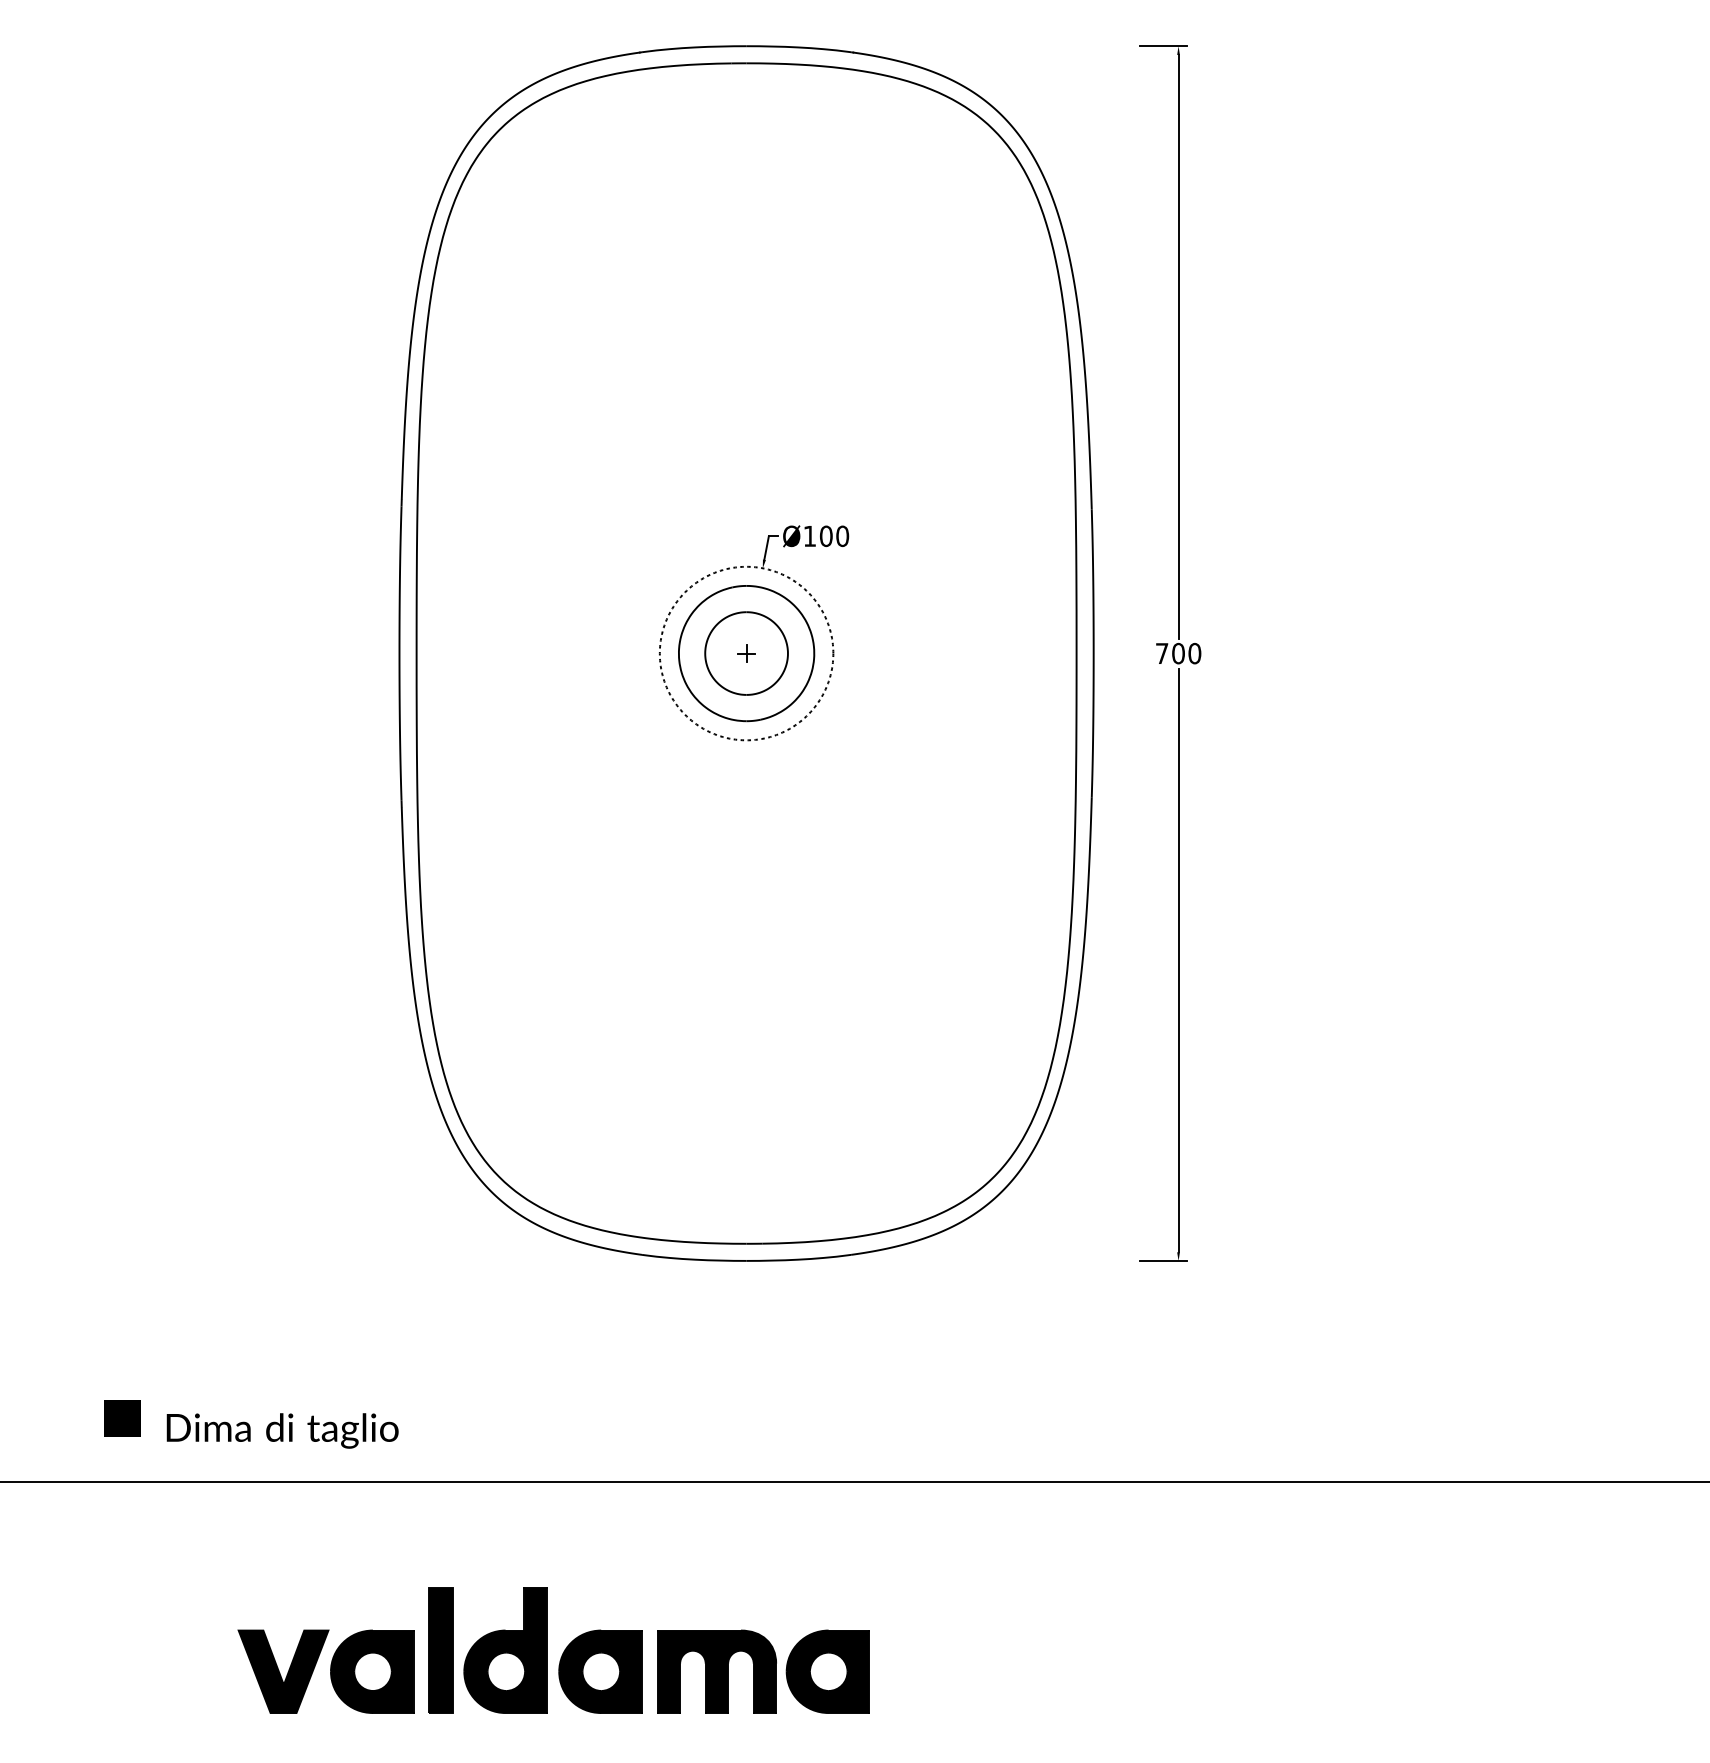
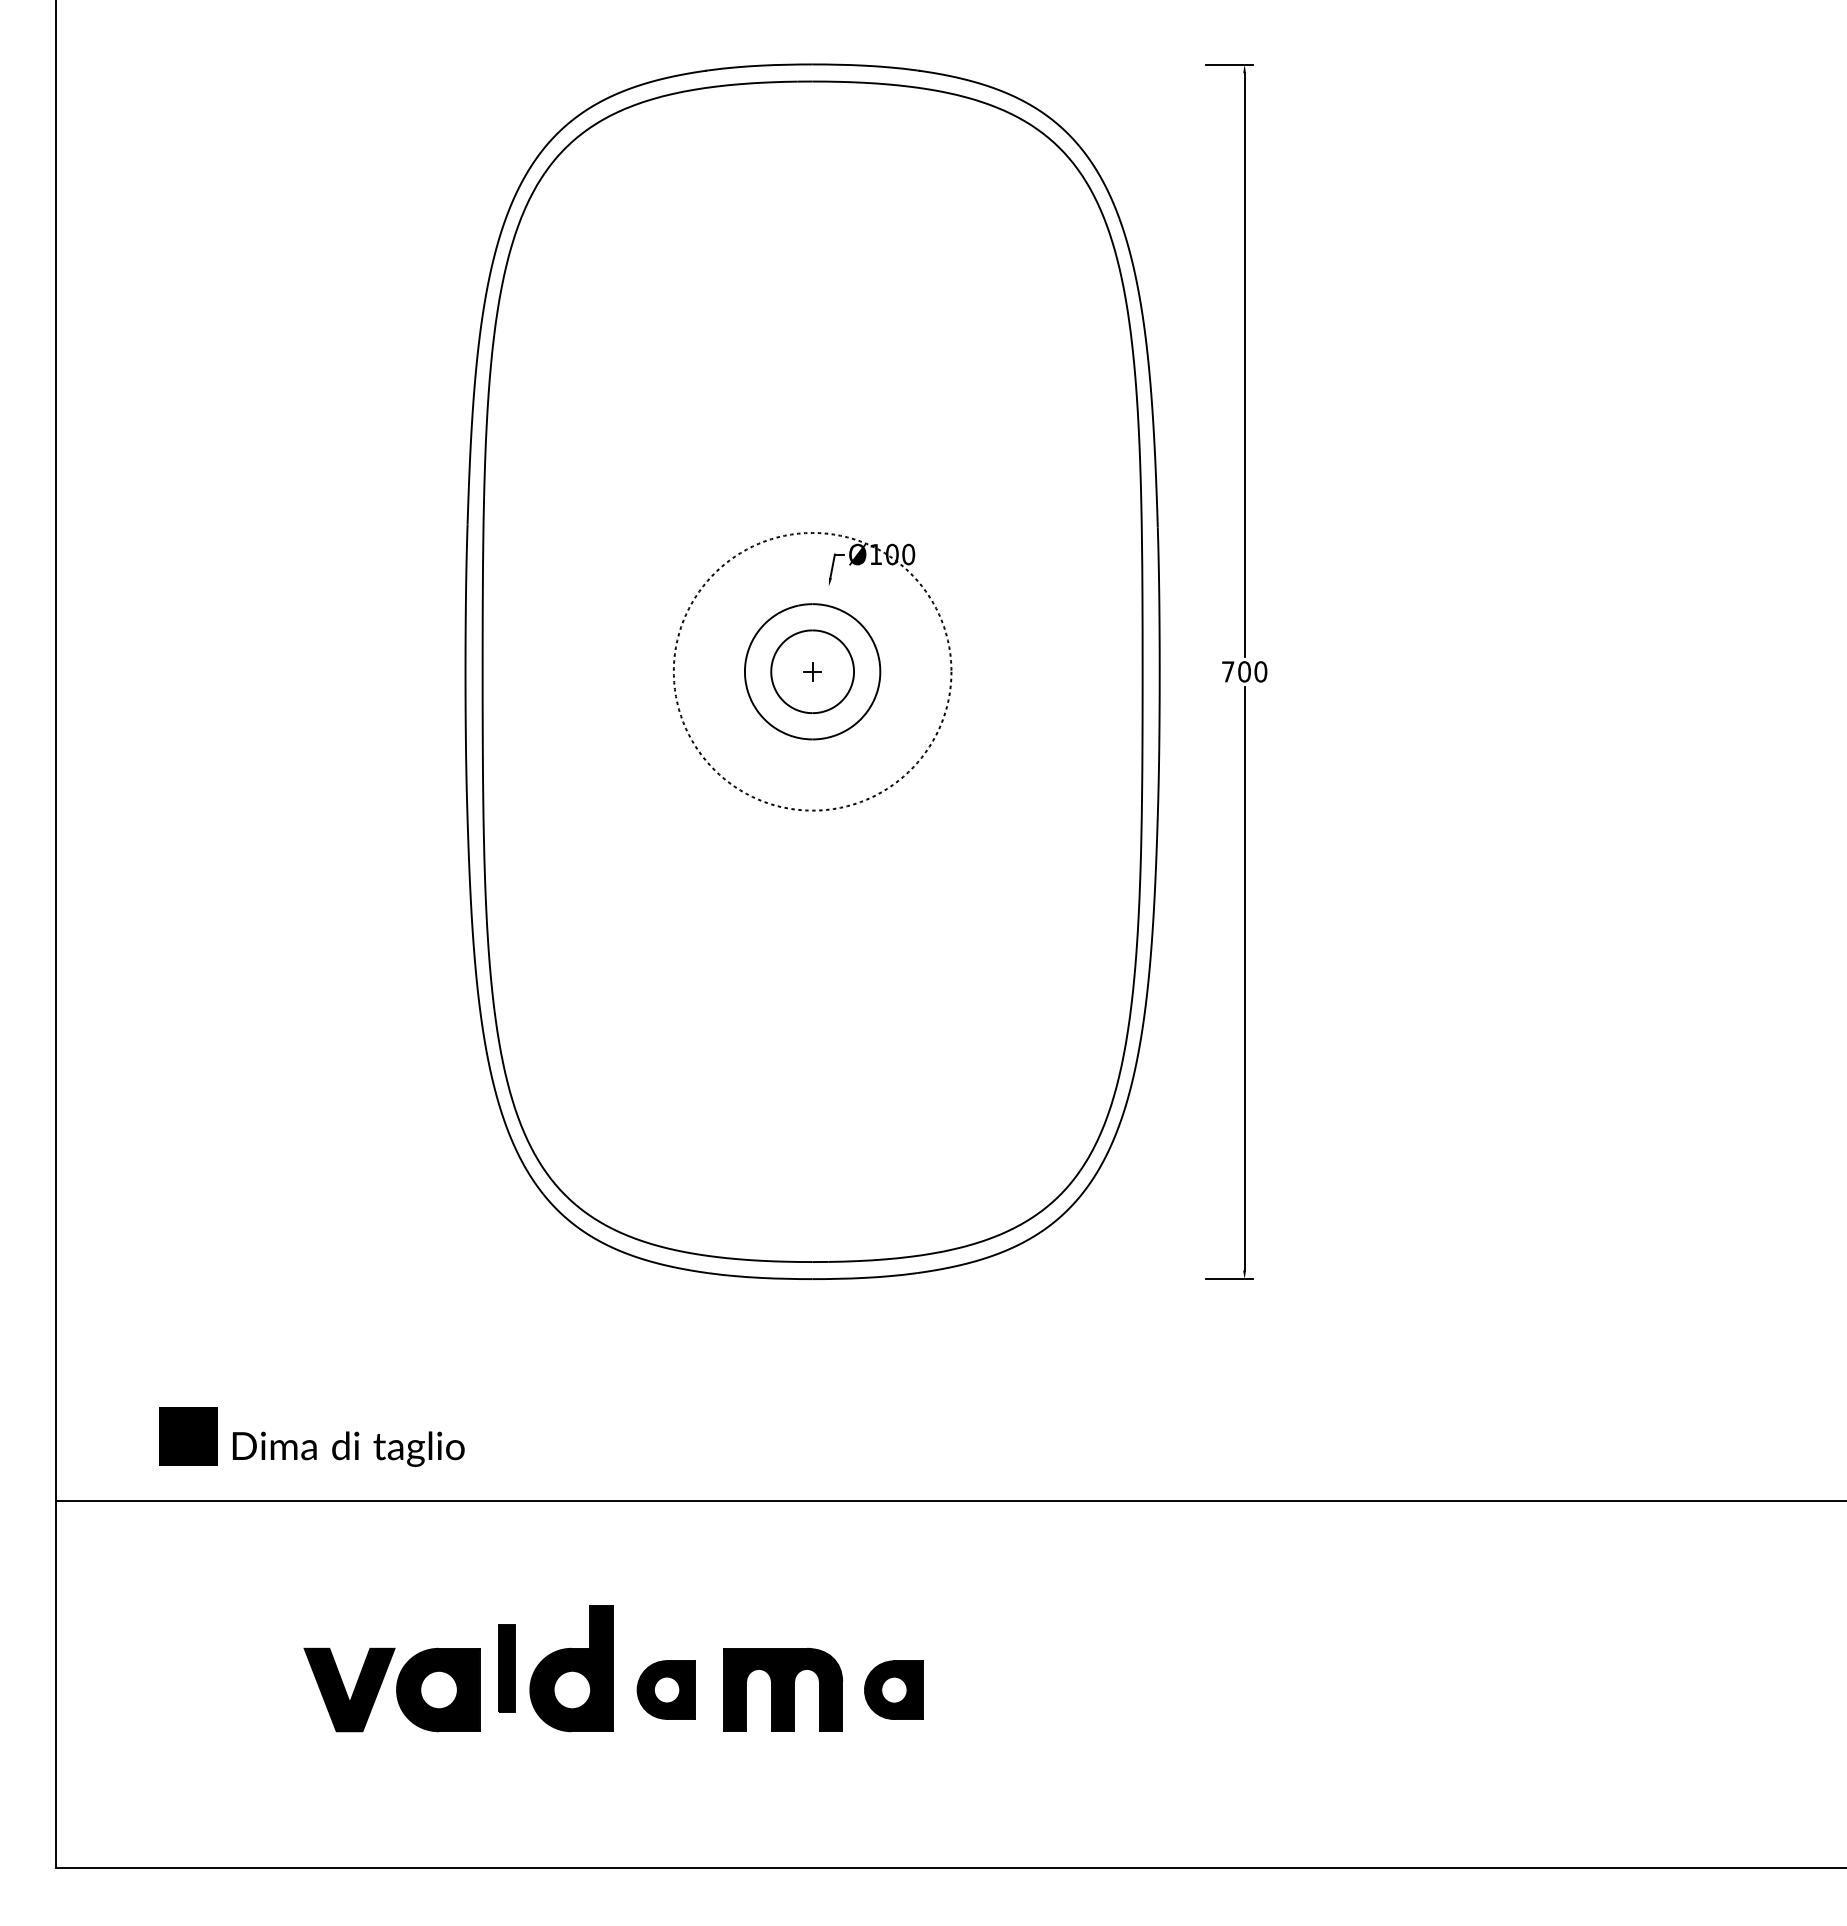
circle: (746, 653) -> (812, 671), size x1.6
part: (122, 1418) -> (188, 1436), size x1.6
part: (441, 1650) -> (507, 1668), size x0.7
part: (600, 1671) -> (666, 1689), size x0.7
part: (827, 1672) -> (893, 1690), size x0.7

